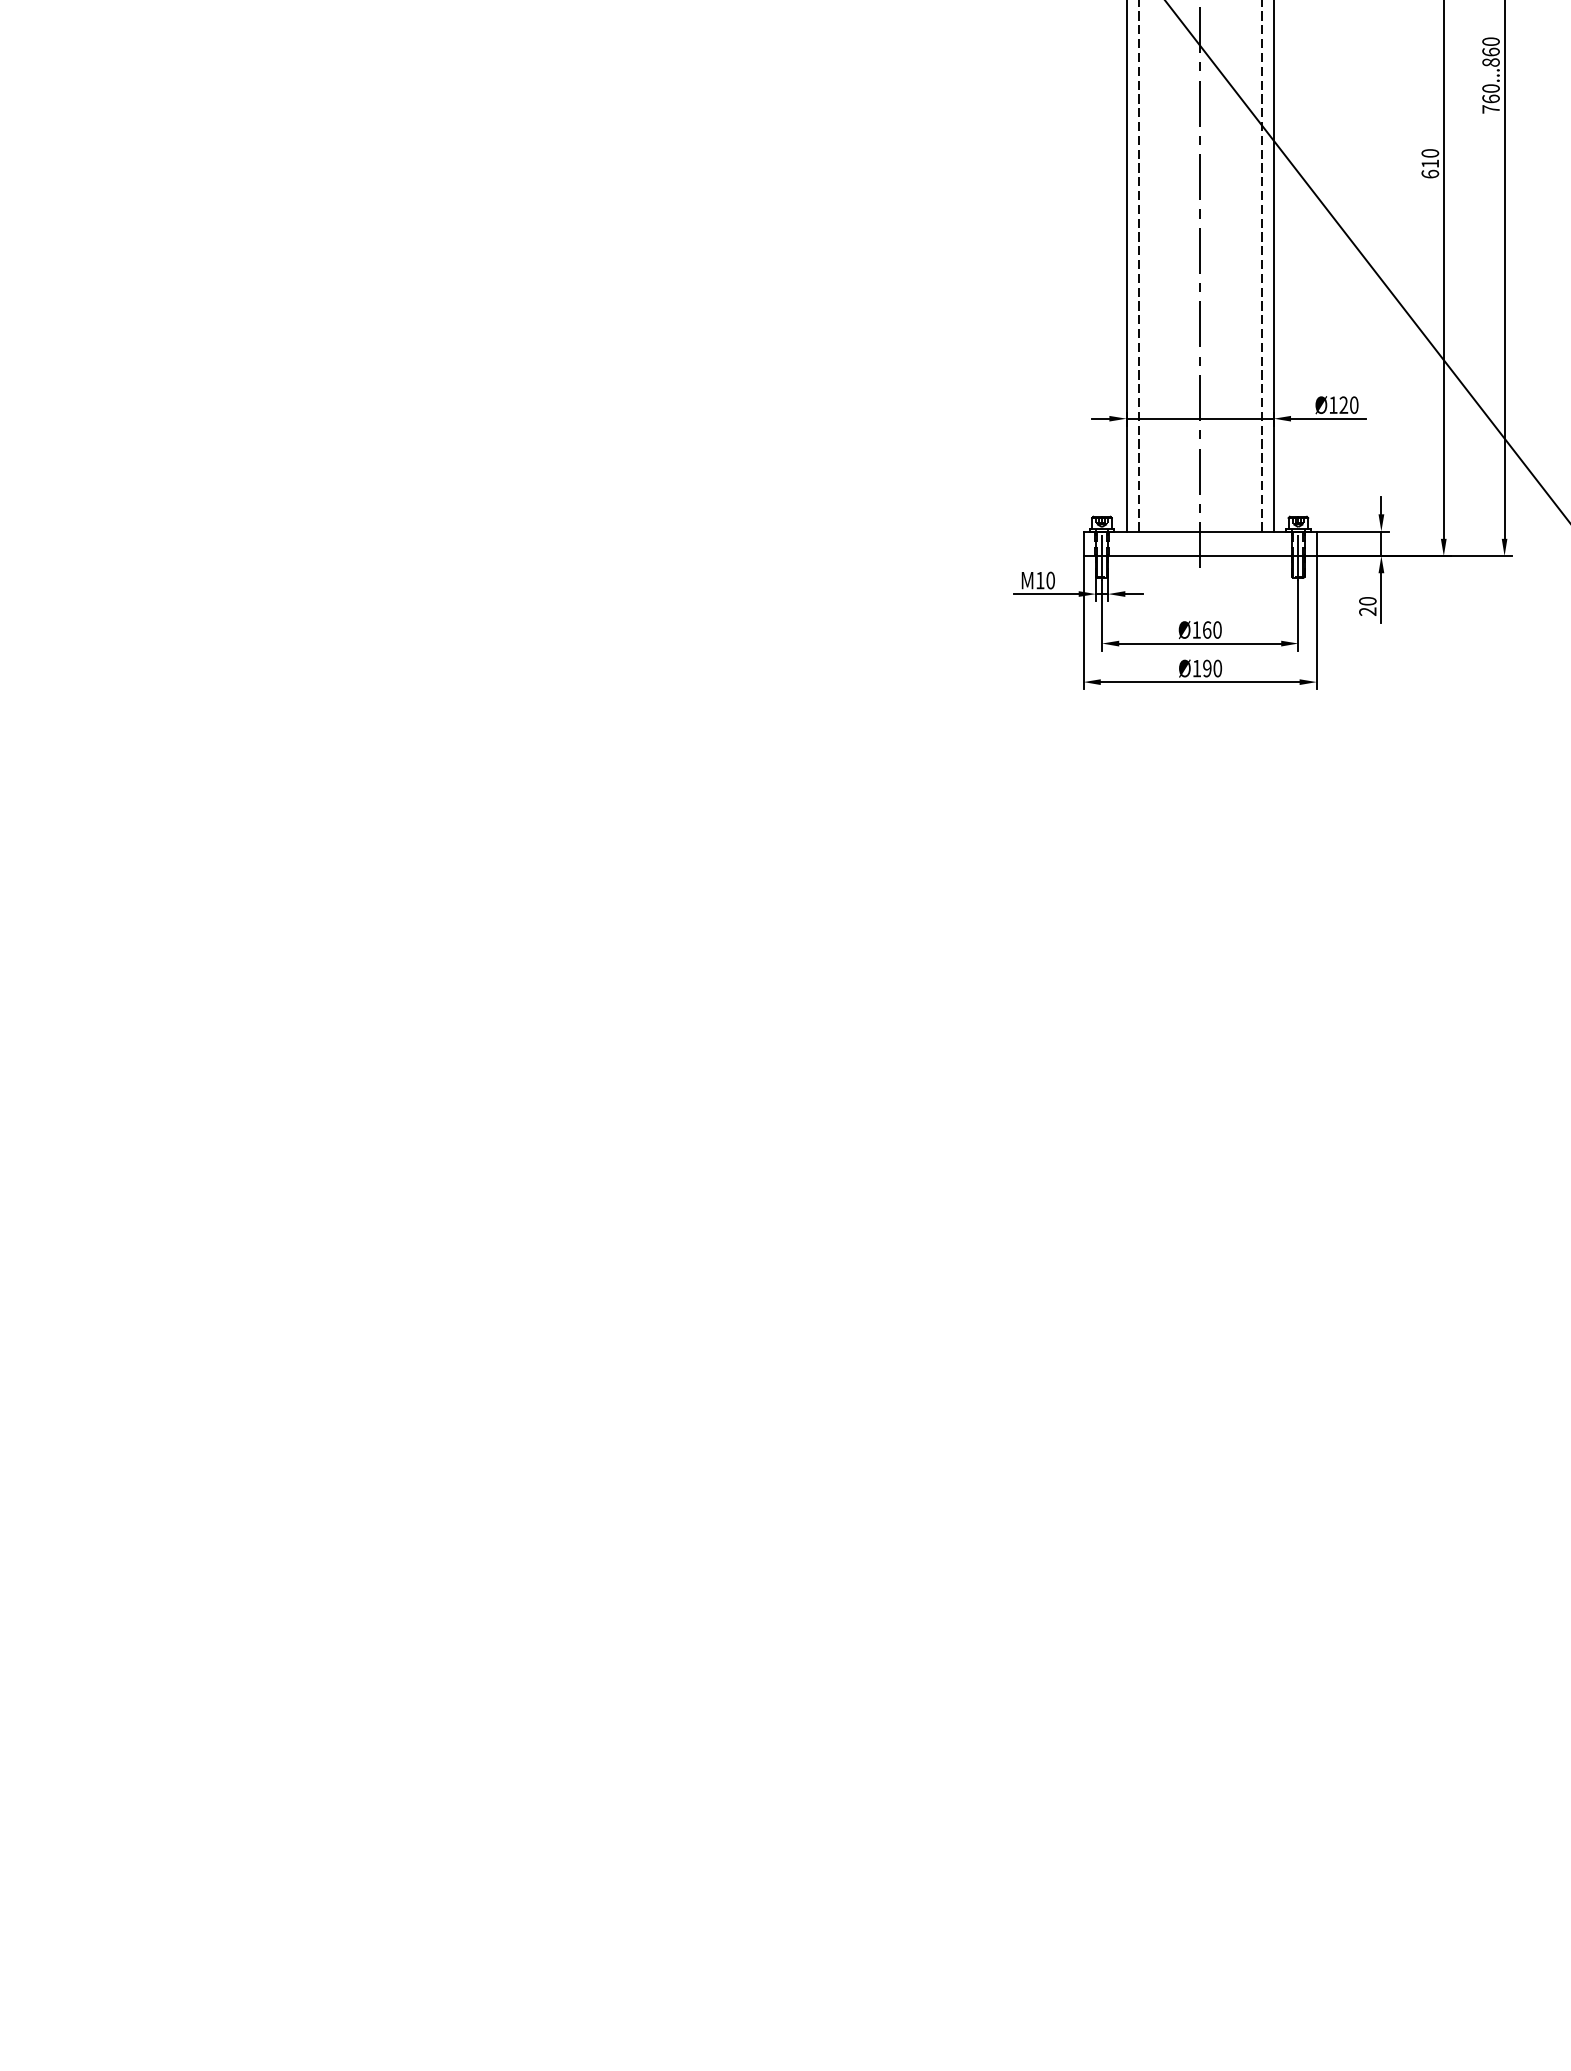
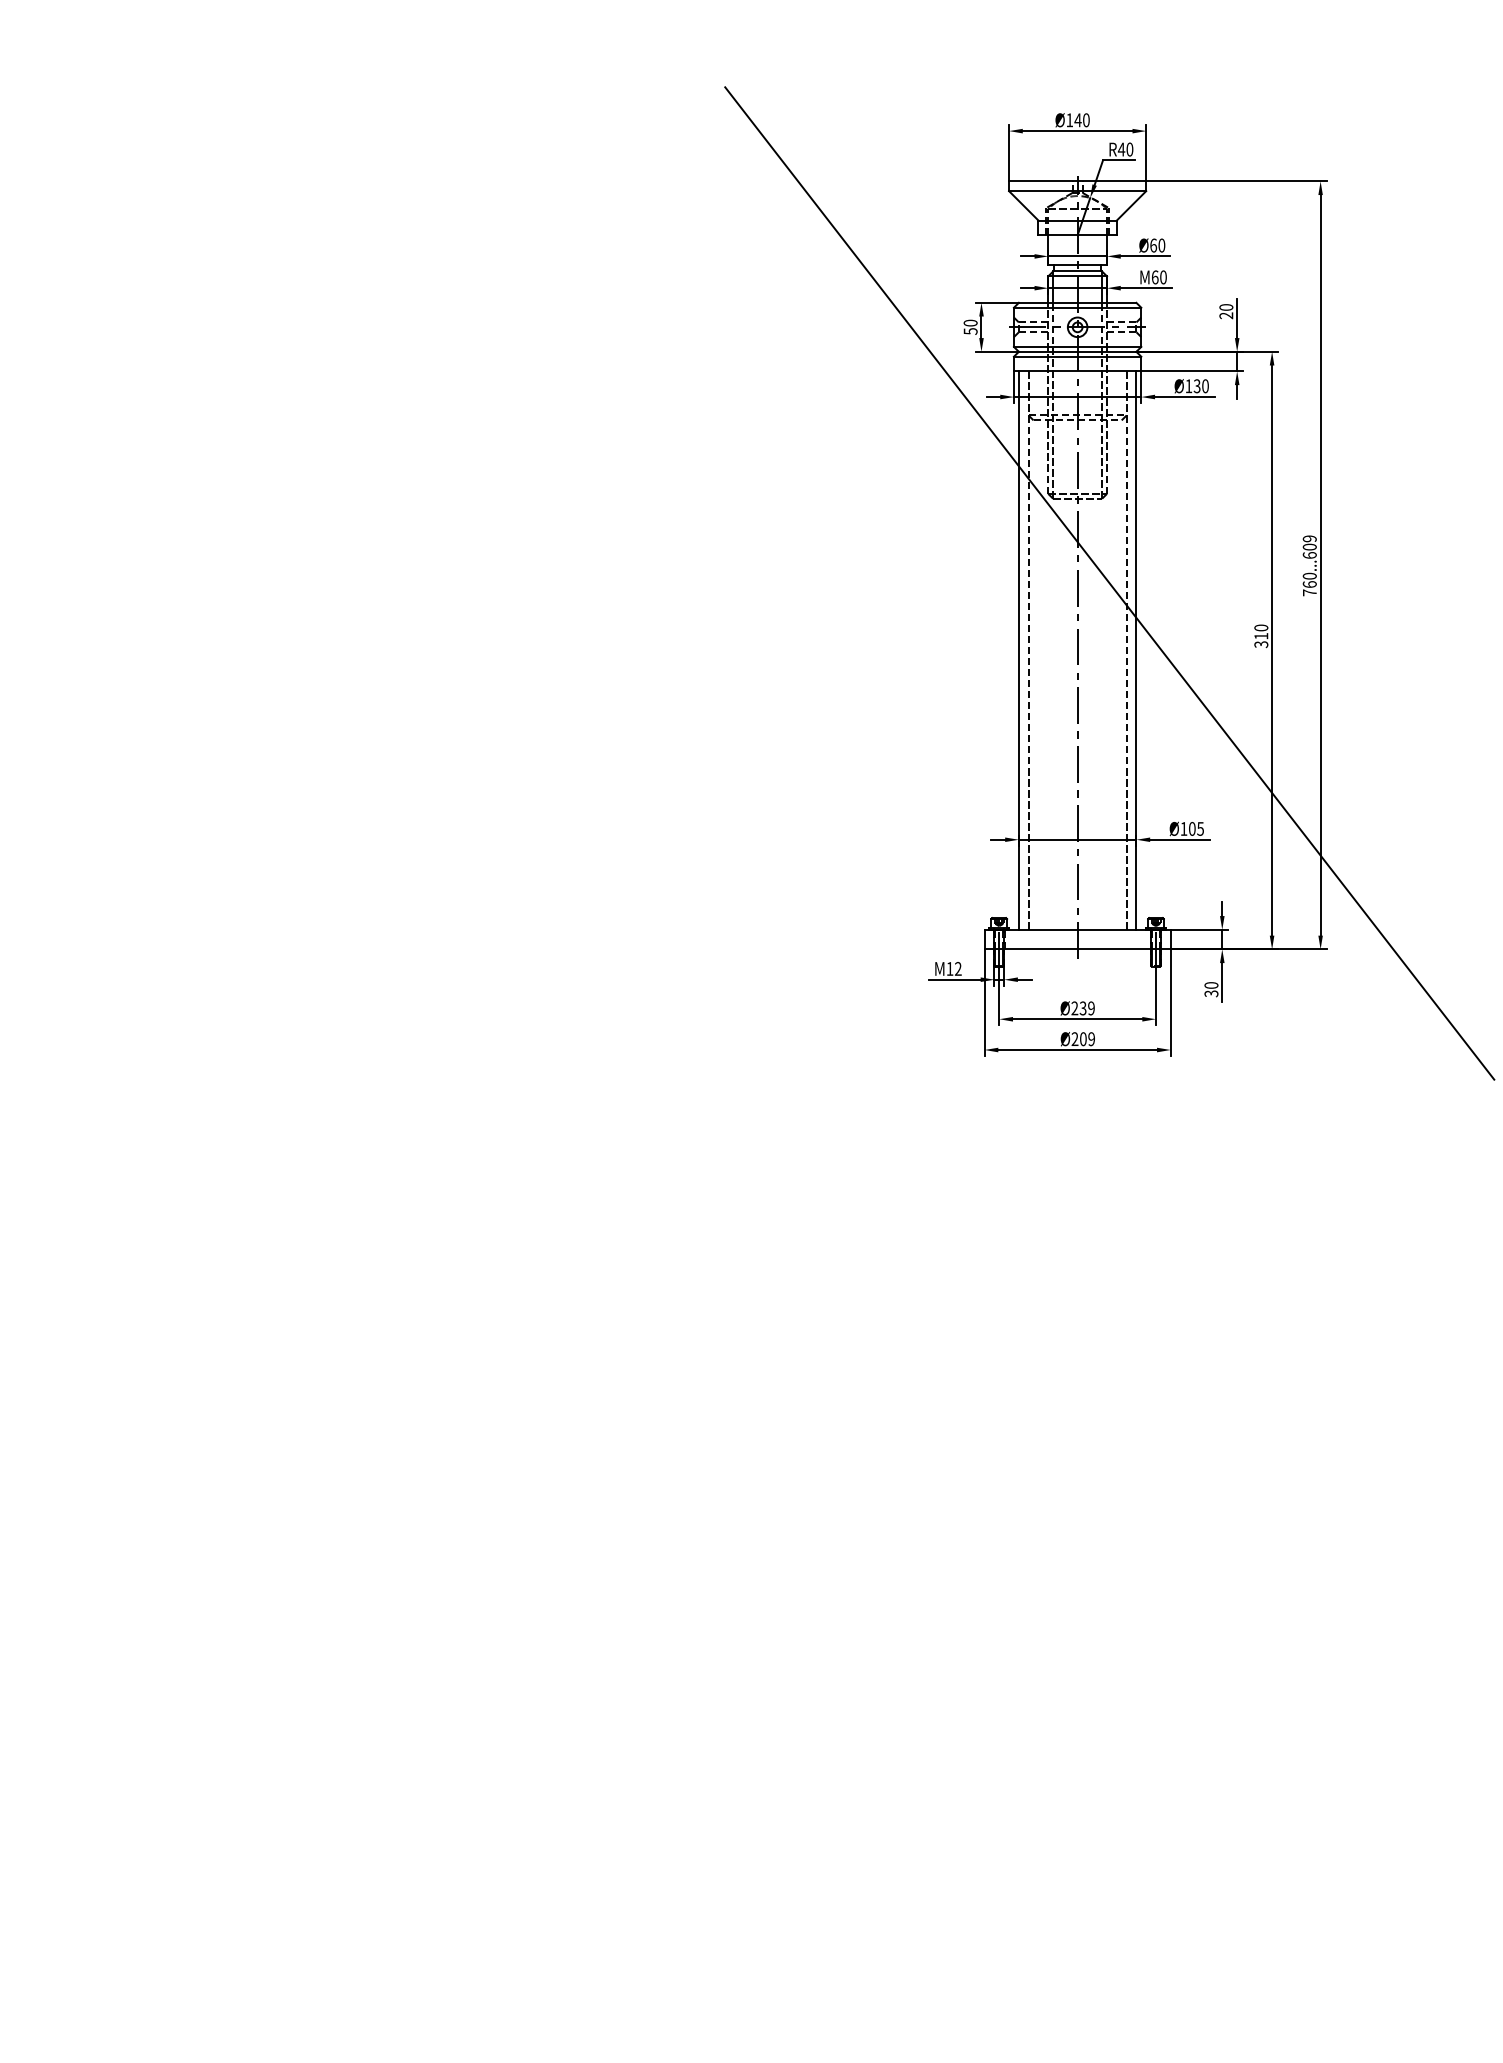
text: (1490, 51) -> (1309, 546), 760...860 -> 760...609
text: (1430, 174) -> (1261, 644), 610 -> 310
text: (1347, 404) -> (1195, 828), Ø120 -> Ø105
text: (1050, 580) -> (958, 968), M10 -> M12
text: (1367, 611) -> (1211, 993), 20 -> 30
text: (1206, 630) -> (1082, 1008), Ø160 -> Ø239
text: (1207, 668) -> (1083, 1039), Ø190 -> Ø209

